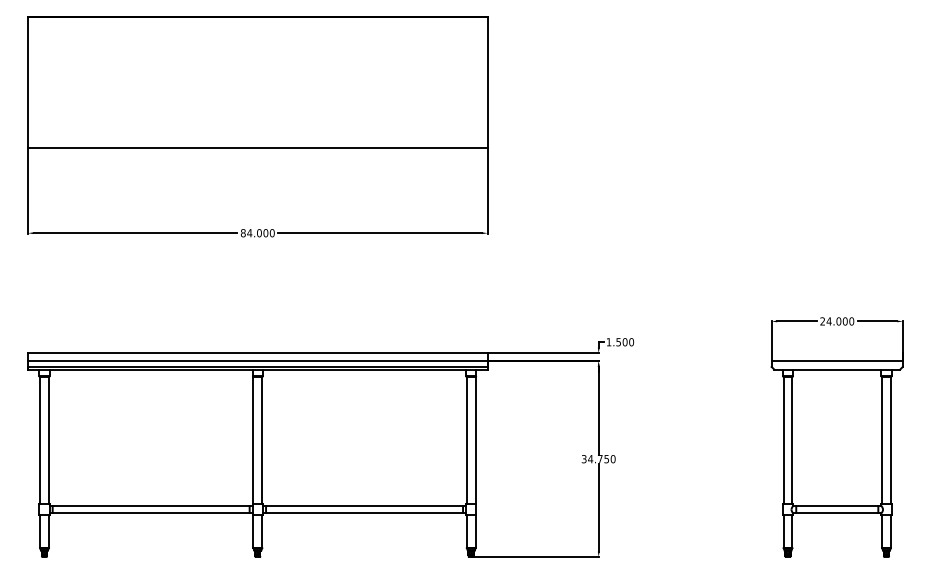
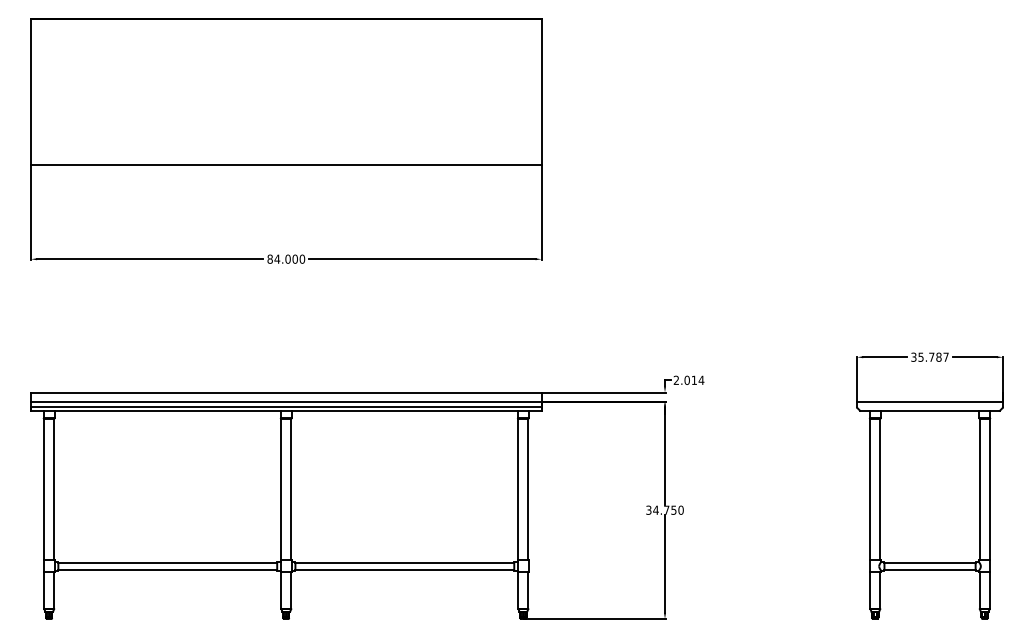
text: (836, 320) -> (929, 356), 24.000 -> 35.787
text: (619, 341) -> (688, 379), 1.500 -> 2.014

